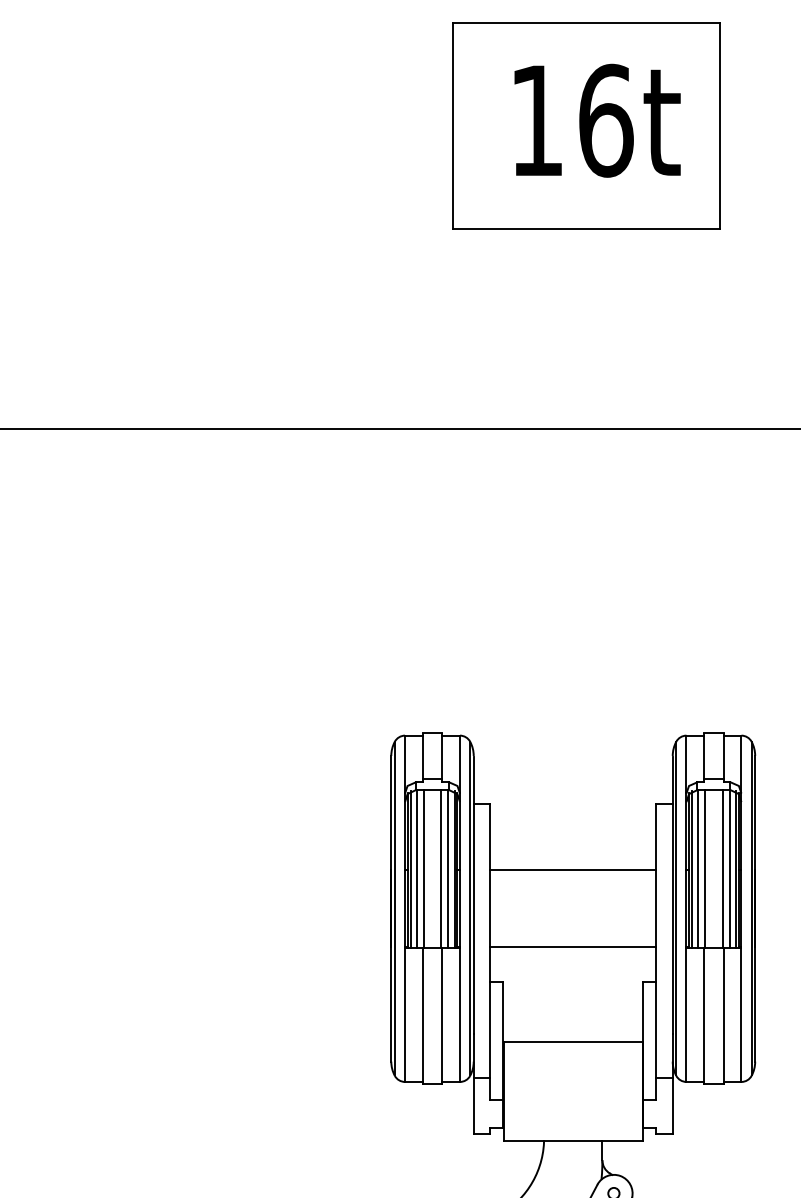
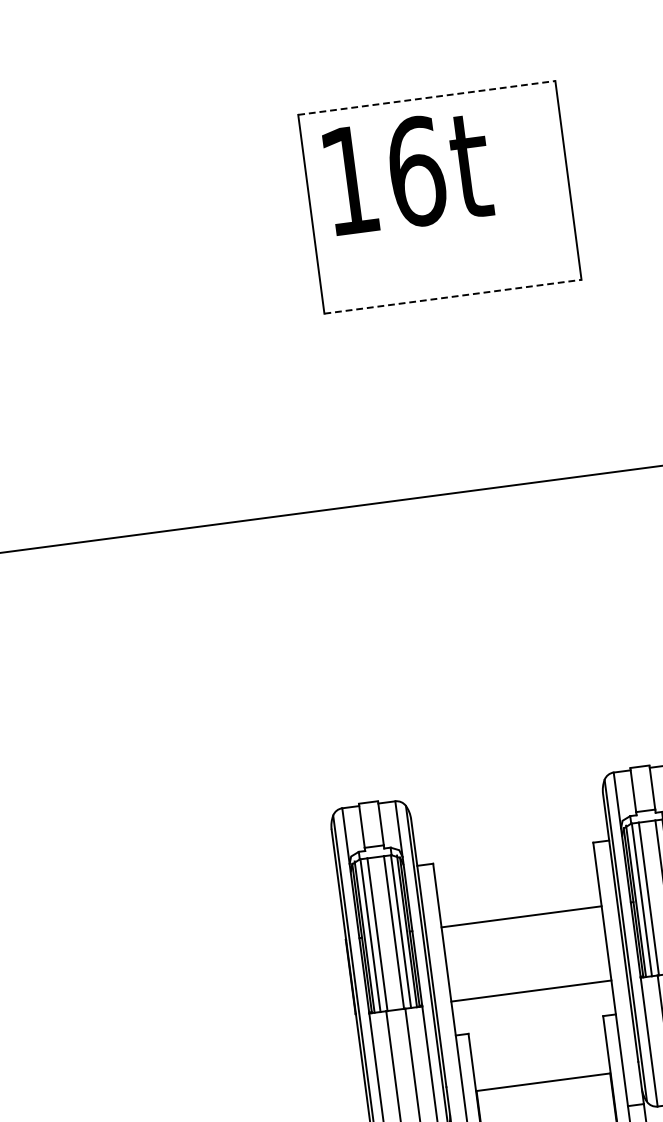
line: (586, 22) -> (426, 97), solid -> dashed
text: (597, 120) -> (408, 172), moved
line: (586, 229) -> (453, 297), solid -> dashed

